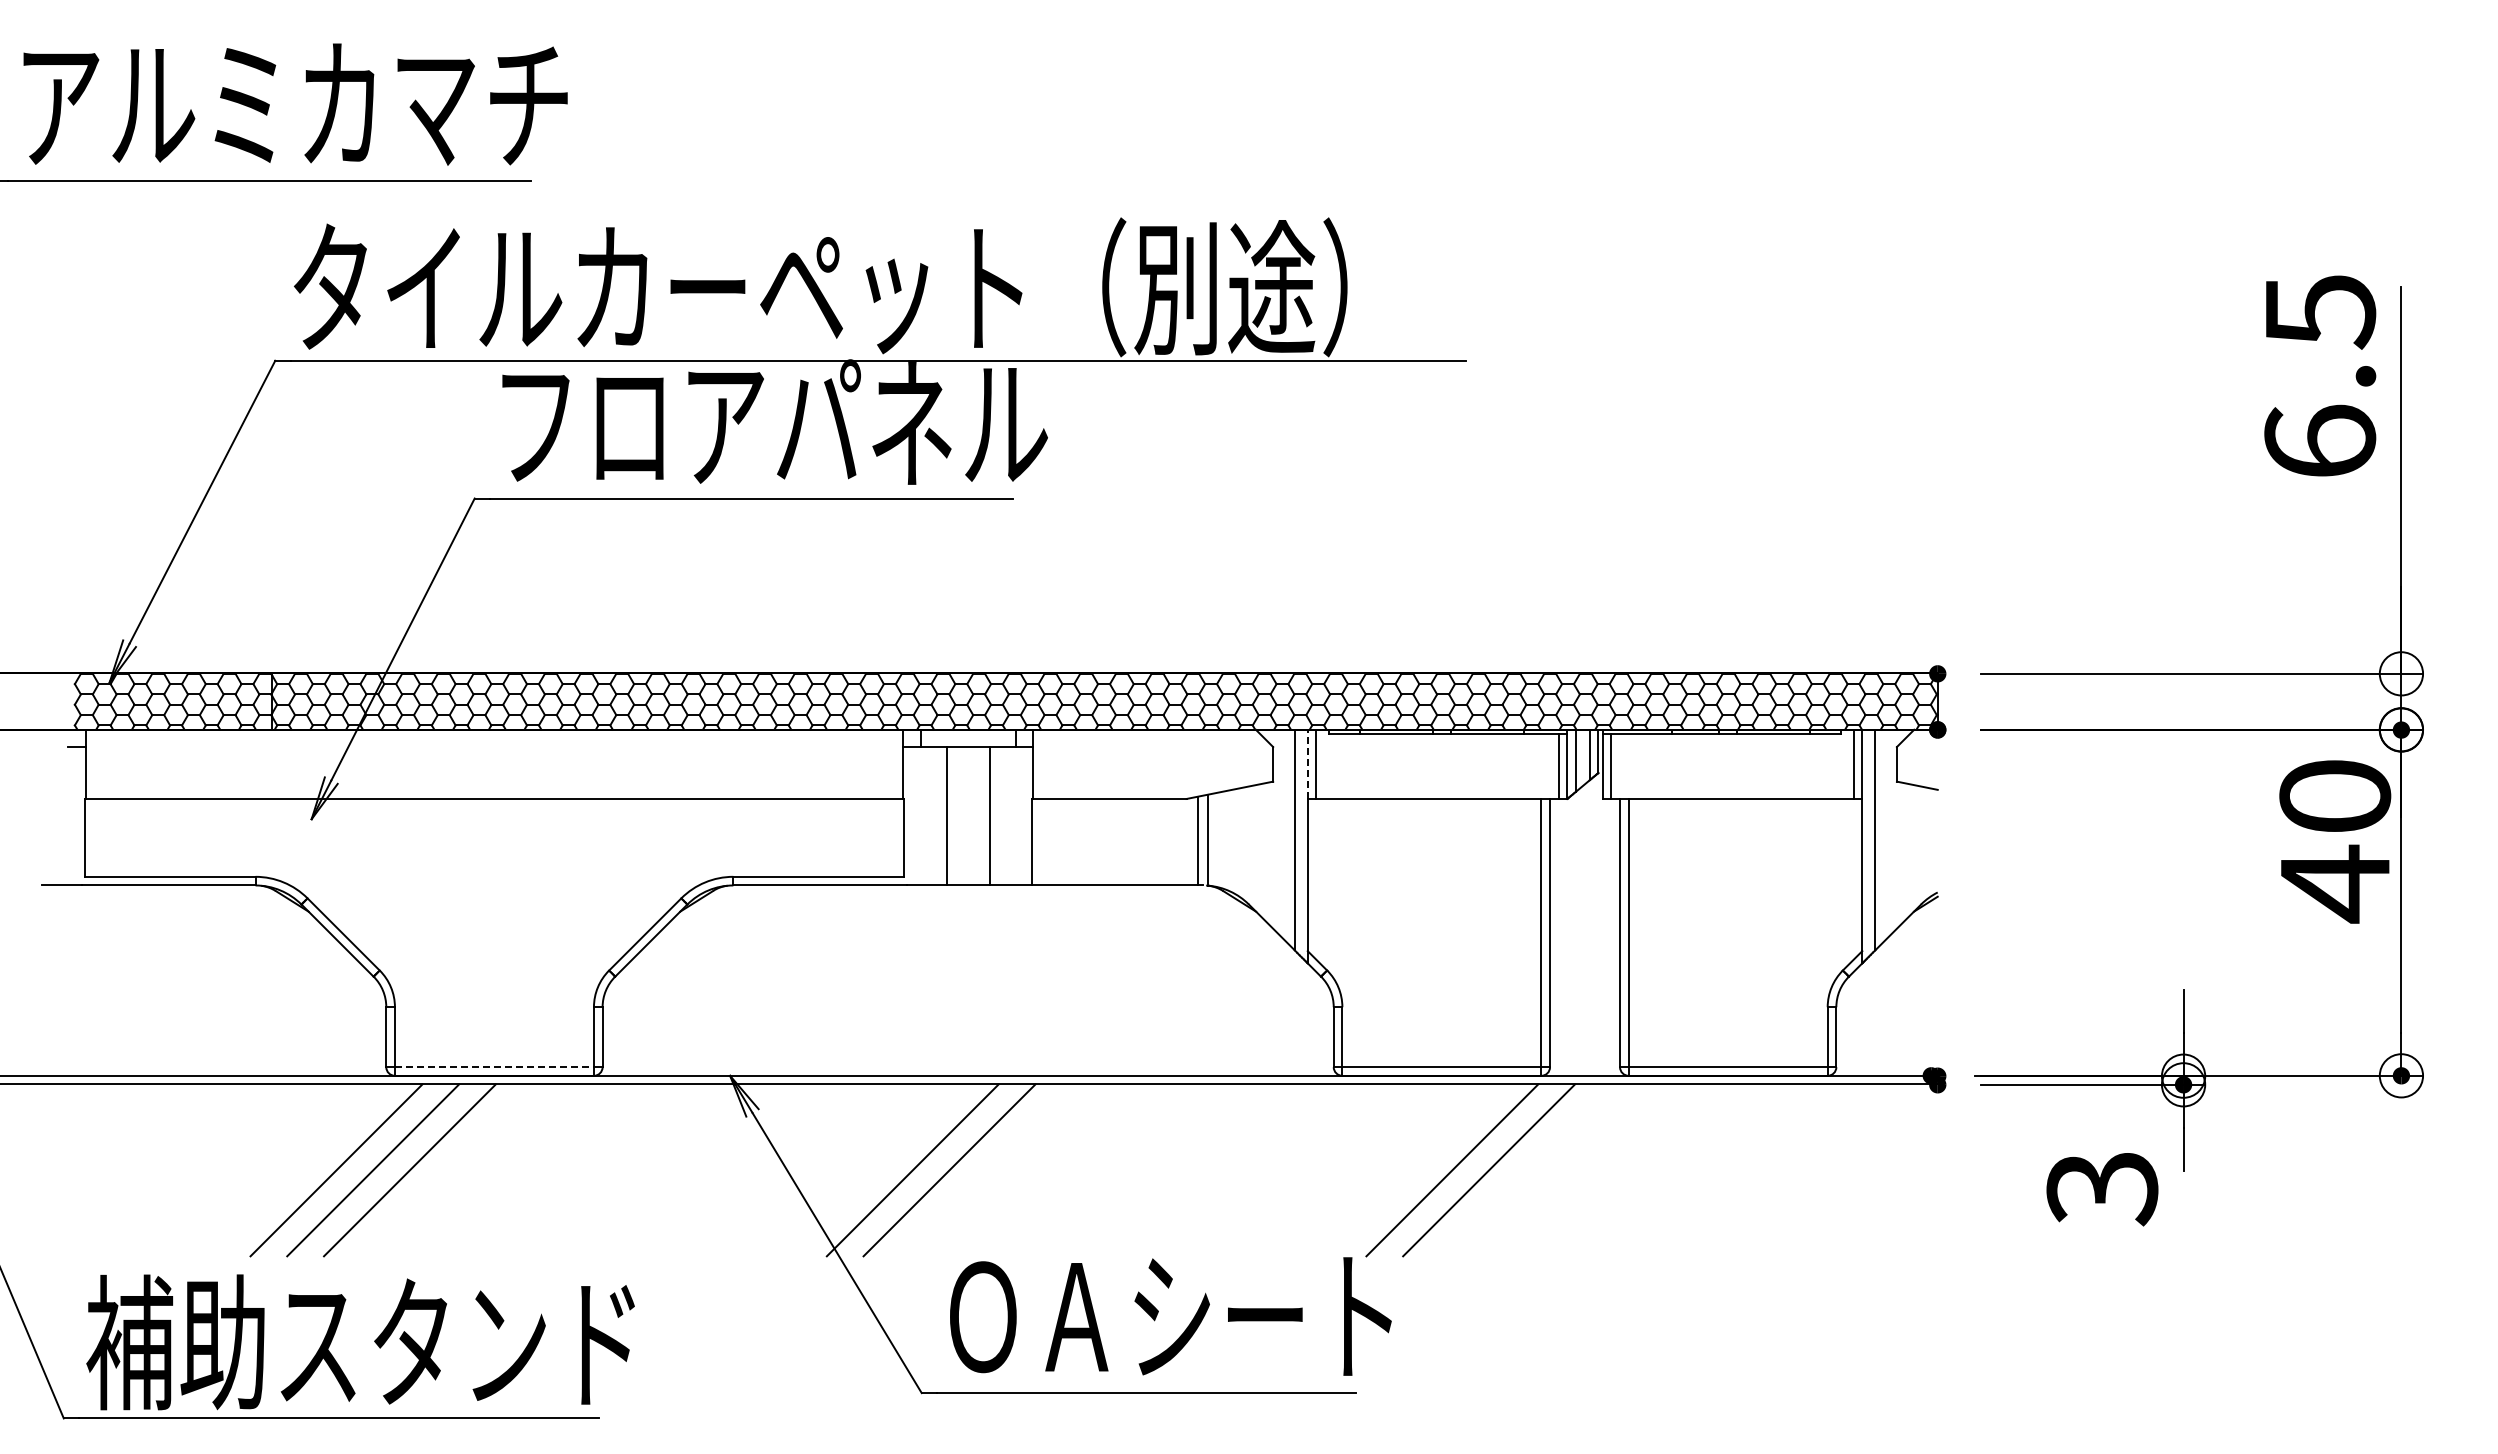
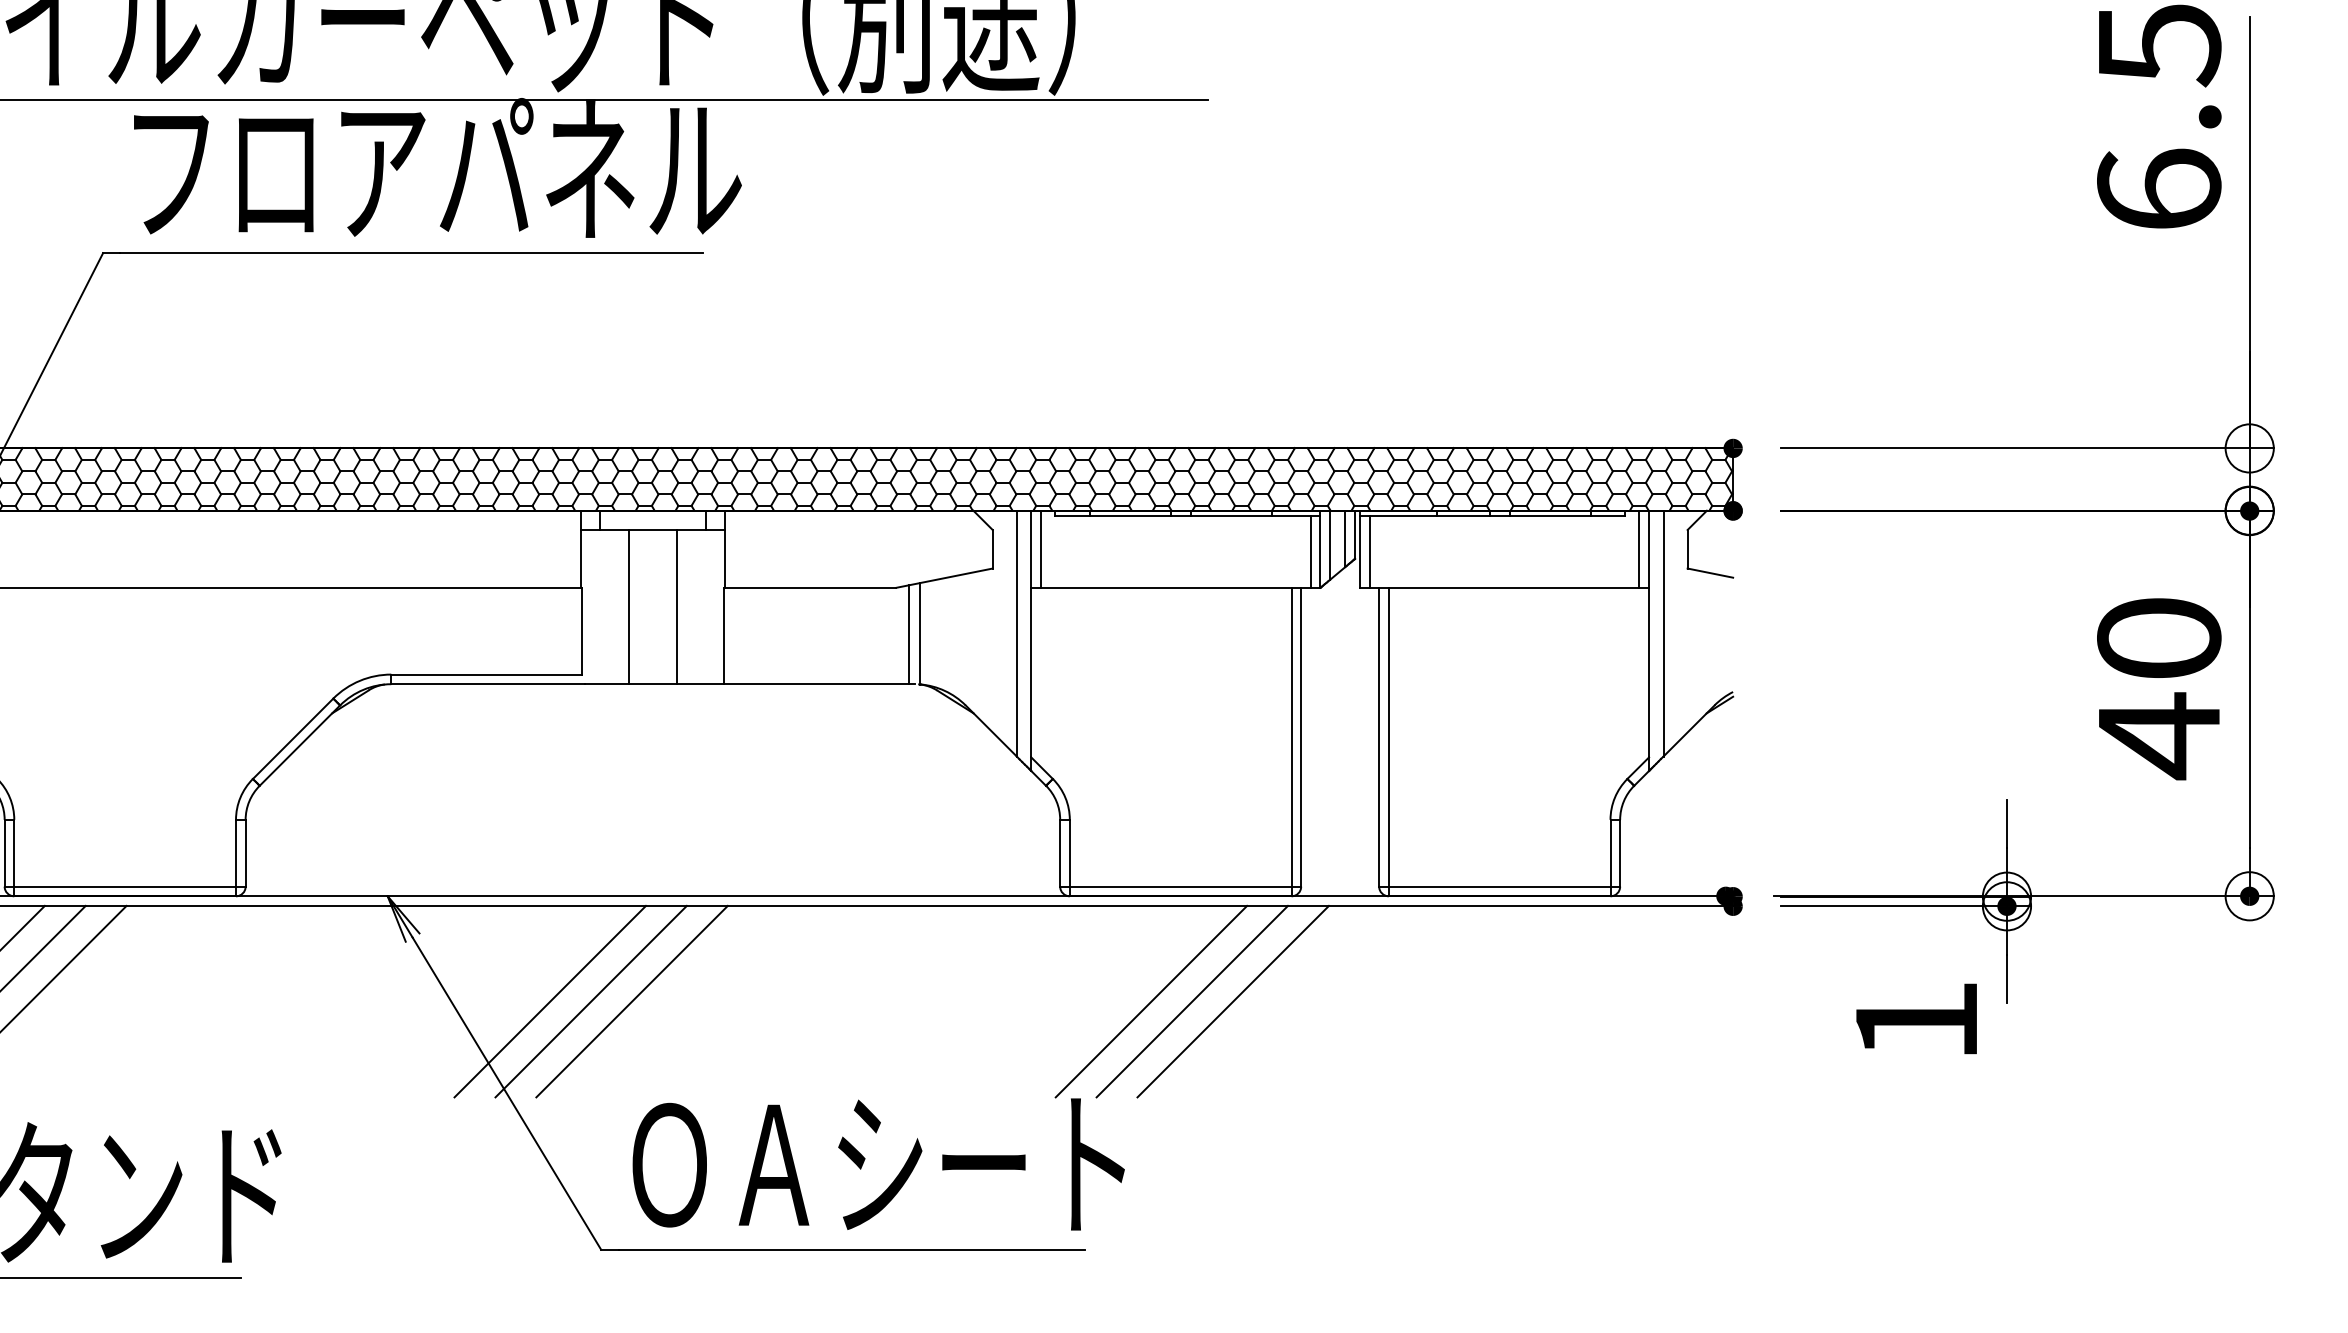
line: (1307, 764) -> (1030, 549), dashed -> solid
text: (2335, 841) -> (2159, 688), moved
line: (494, 1067) -> (125, 887), dashed -> solid
line: (875, 1170) -> (549, 1001), added
line: (1415, 1170) -> (1151, 1001), added
text: (2102, 1189) -> (1916, 1022), 3 -> 1

